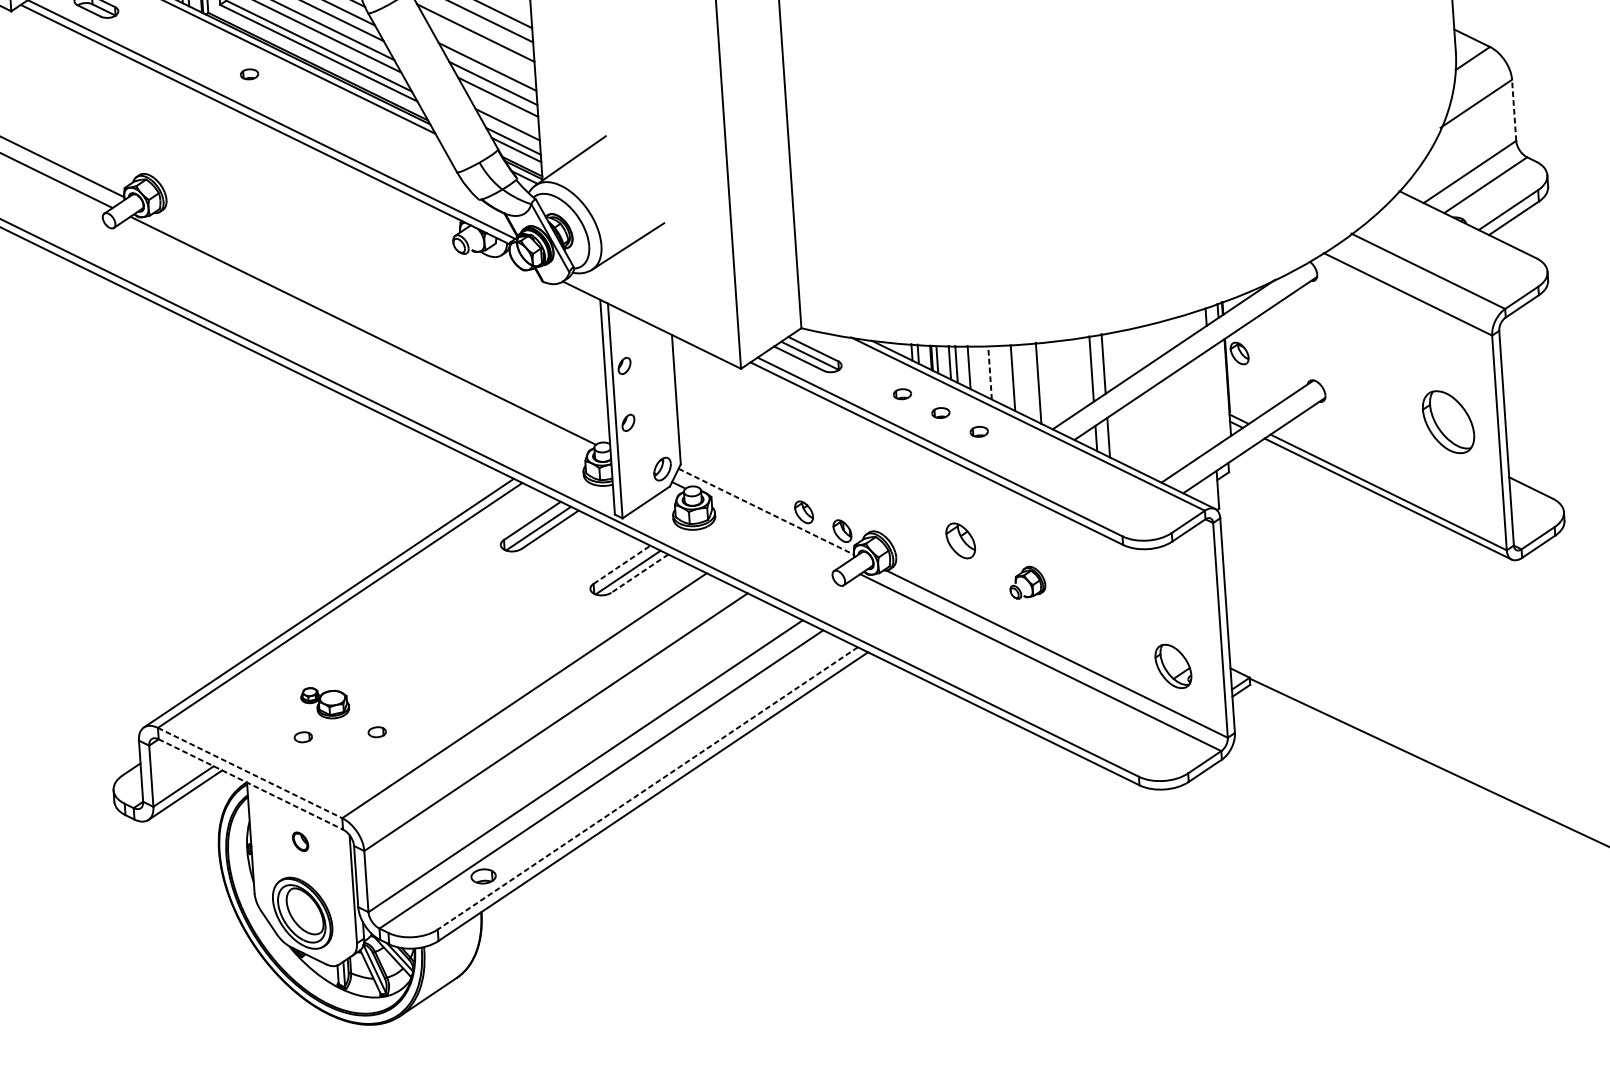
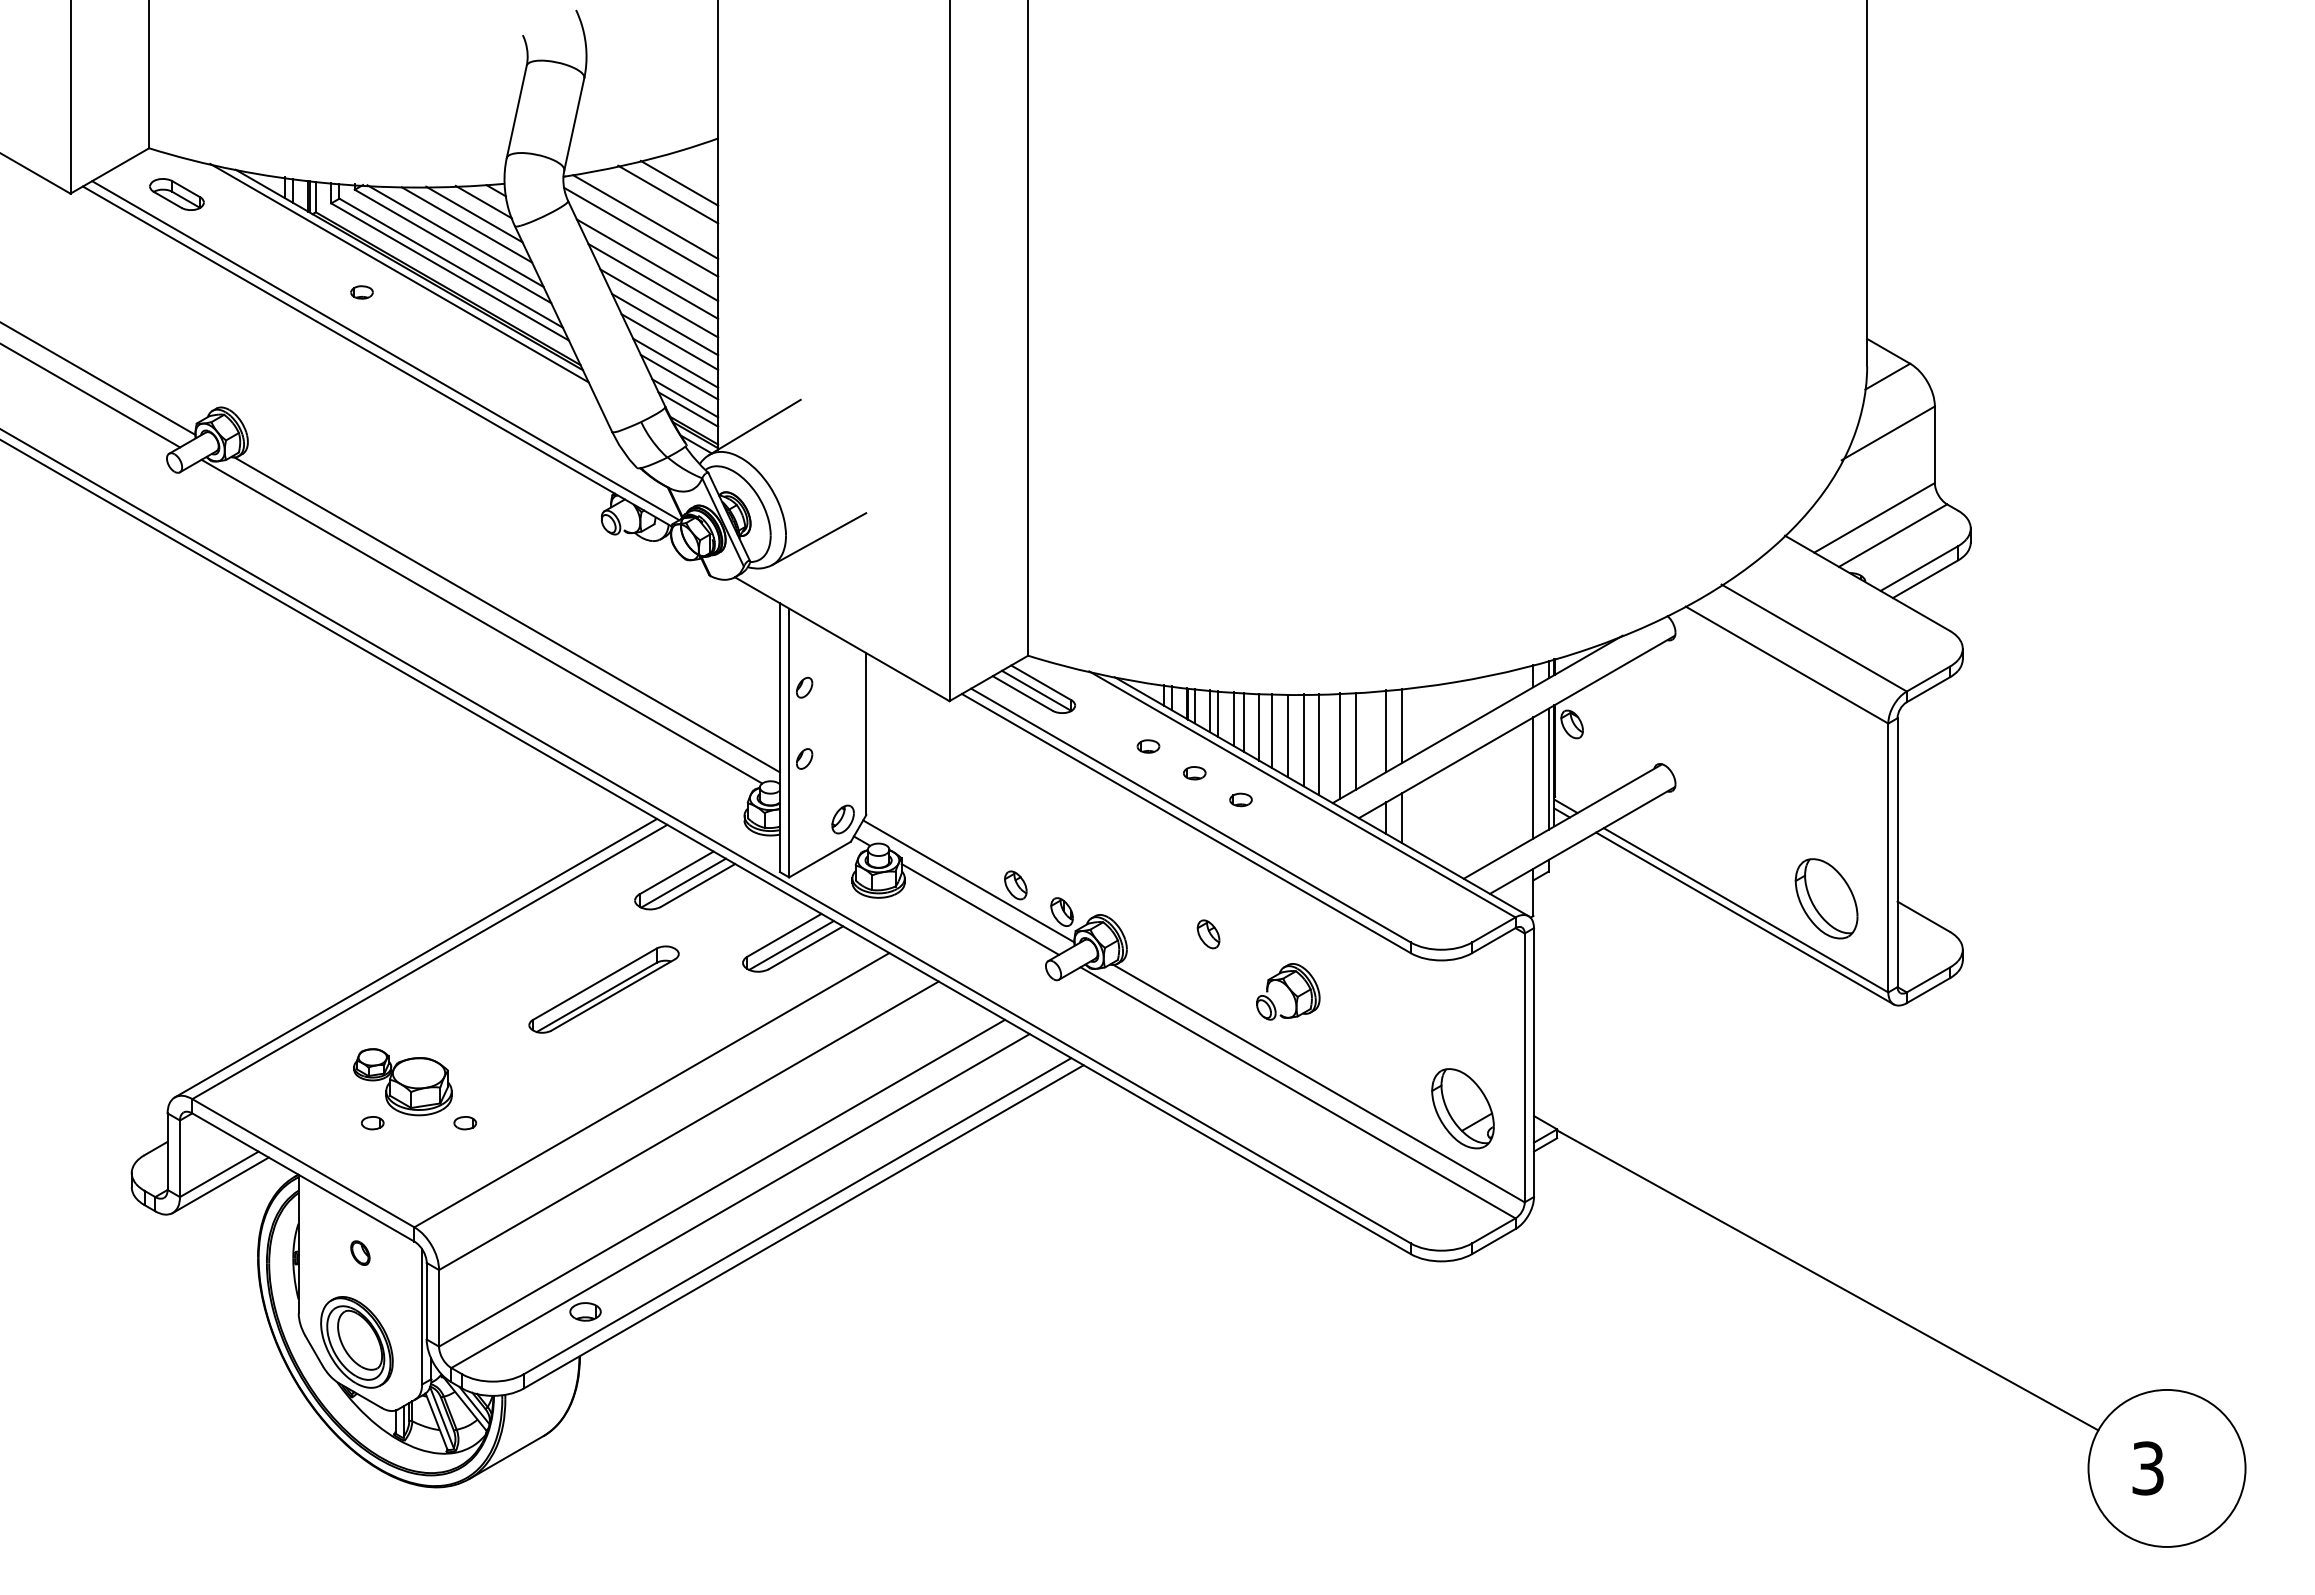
line: (481, 49) -> (653, 281), added
line: (1513, 110) -> (1934, 444), dashed -> solid
line: (503, 113) -> (675, 362), added
line: (382, 323) -> (506, 614), added
line: (977, 368) -> (1244, 721), added
line: (990, 372) -> (1259, 727), dashed -> solid
line: (1000, 375) -> (1272, 731), added
line: (1067, 378) -> (1355, 740), added
line: (1025, 380) -> (1303, 740), added
line: (1055, 382) -> (1340, 745), added
line: (1223, 389) -> (1548, 768), added
line: (1211, 397) -> (1533, 777), added
part: (1448, 421) -> (1826, 898), moved
line: (766, 511) -> (968, 881), dashed -> solid
line: (777, 533) -> (980, 909), added
part: (960, 541) -> (1208, 934), size x0.62
line: (622, 564) -> (784, 935), dashed -> solid
line: (640, 573) -> (806, 947), dashed -> solid
part: (1027, 582) -> (1288, 991), size x1.43
part: (480, 617) -> (603, 989), added
part: (1172, 666) -> (1462, 1108), size x1.43
part: (324, 703) -> (402, 1082), size x1.67
line: (250, 773) -> (303, 1163), dashed -> solid
line: (250, 784) -> (303, 1177), dashed -> solid
line: (647, 788) -> (797, 1216), dashed -> solid

